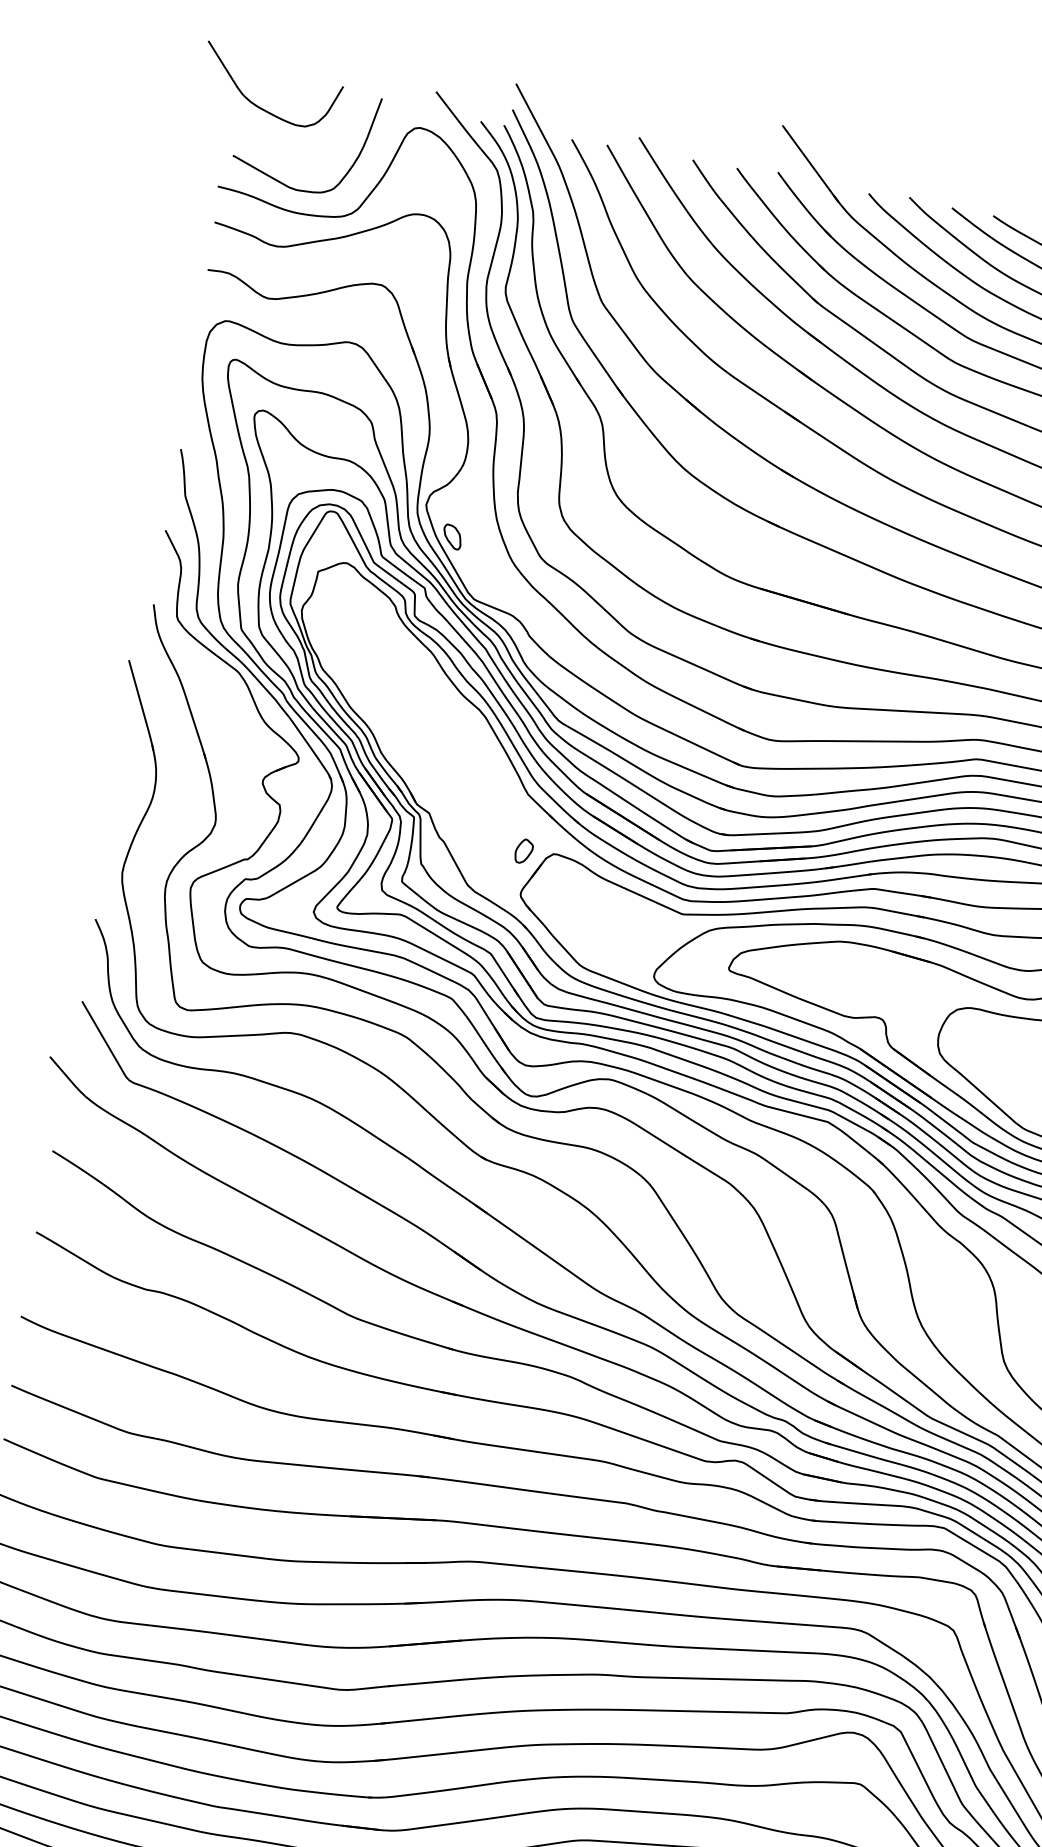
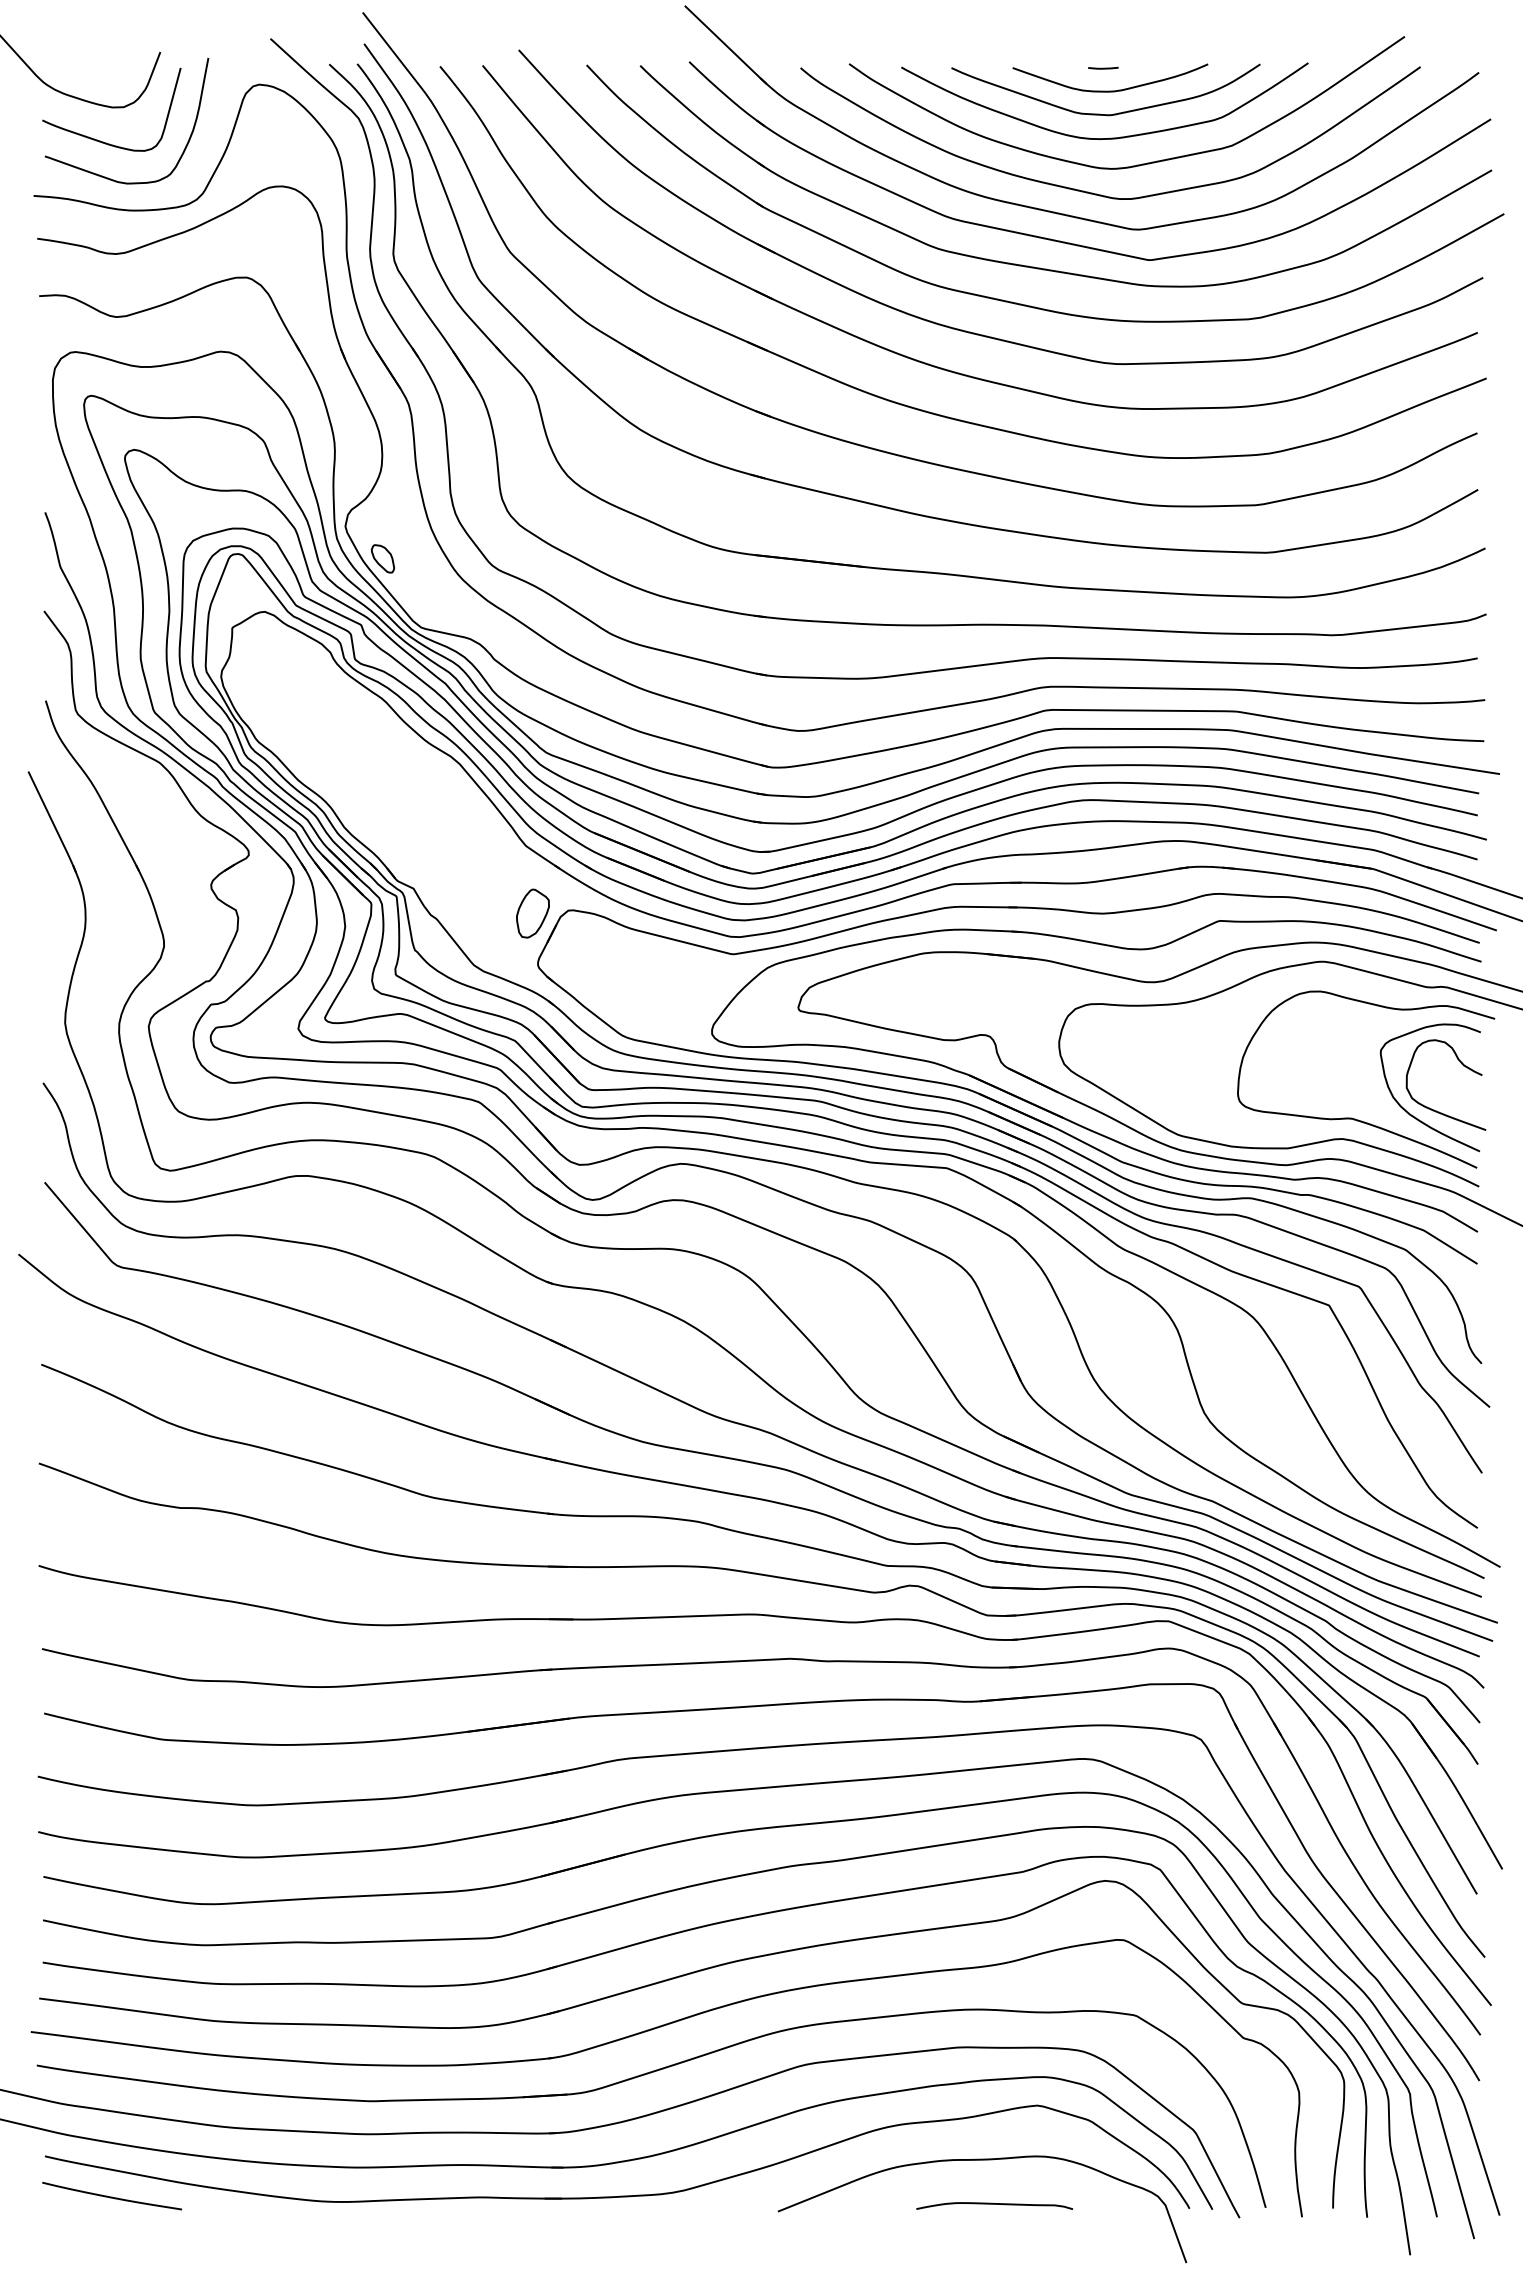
curve: (281, 150) -> (100, 140), added
part: (523, 851) -> (532, 913), size x1.67

